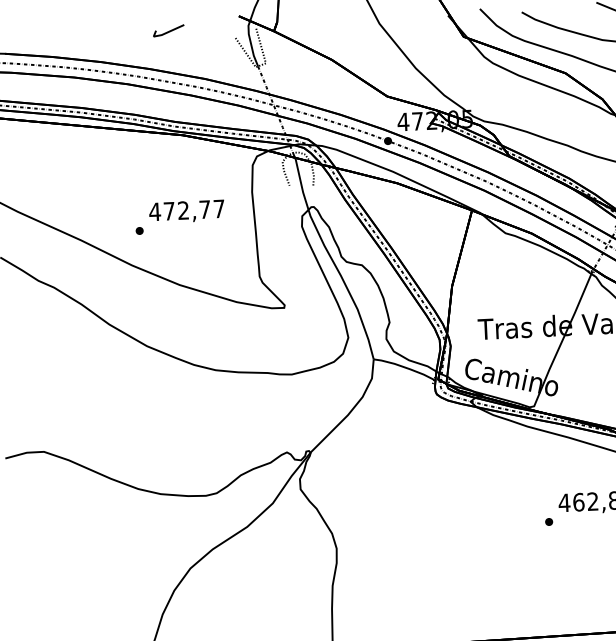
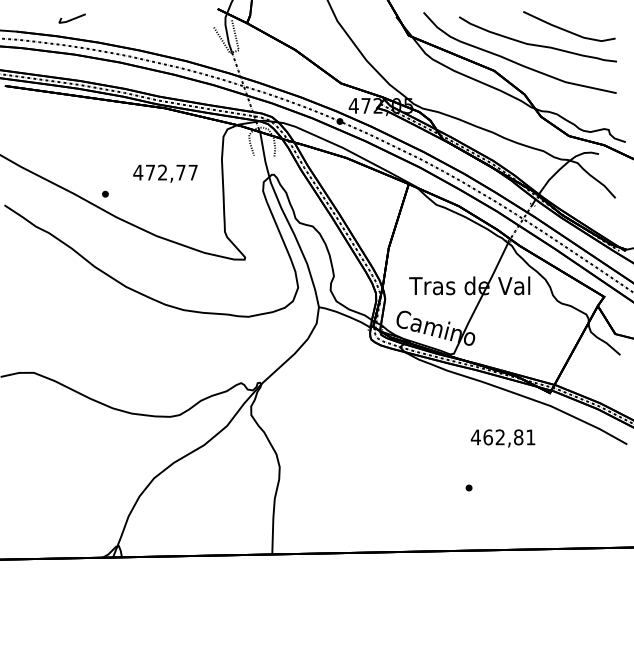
line: (167, 30) -> (71, 18), moved
part: (139, 230) -> (105, 193), moved
part: (548, 521) -> (468, 487), moved

